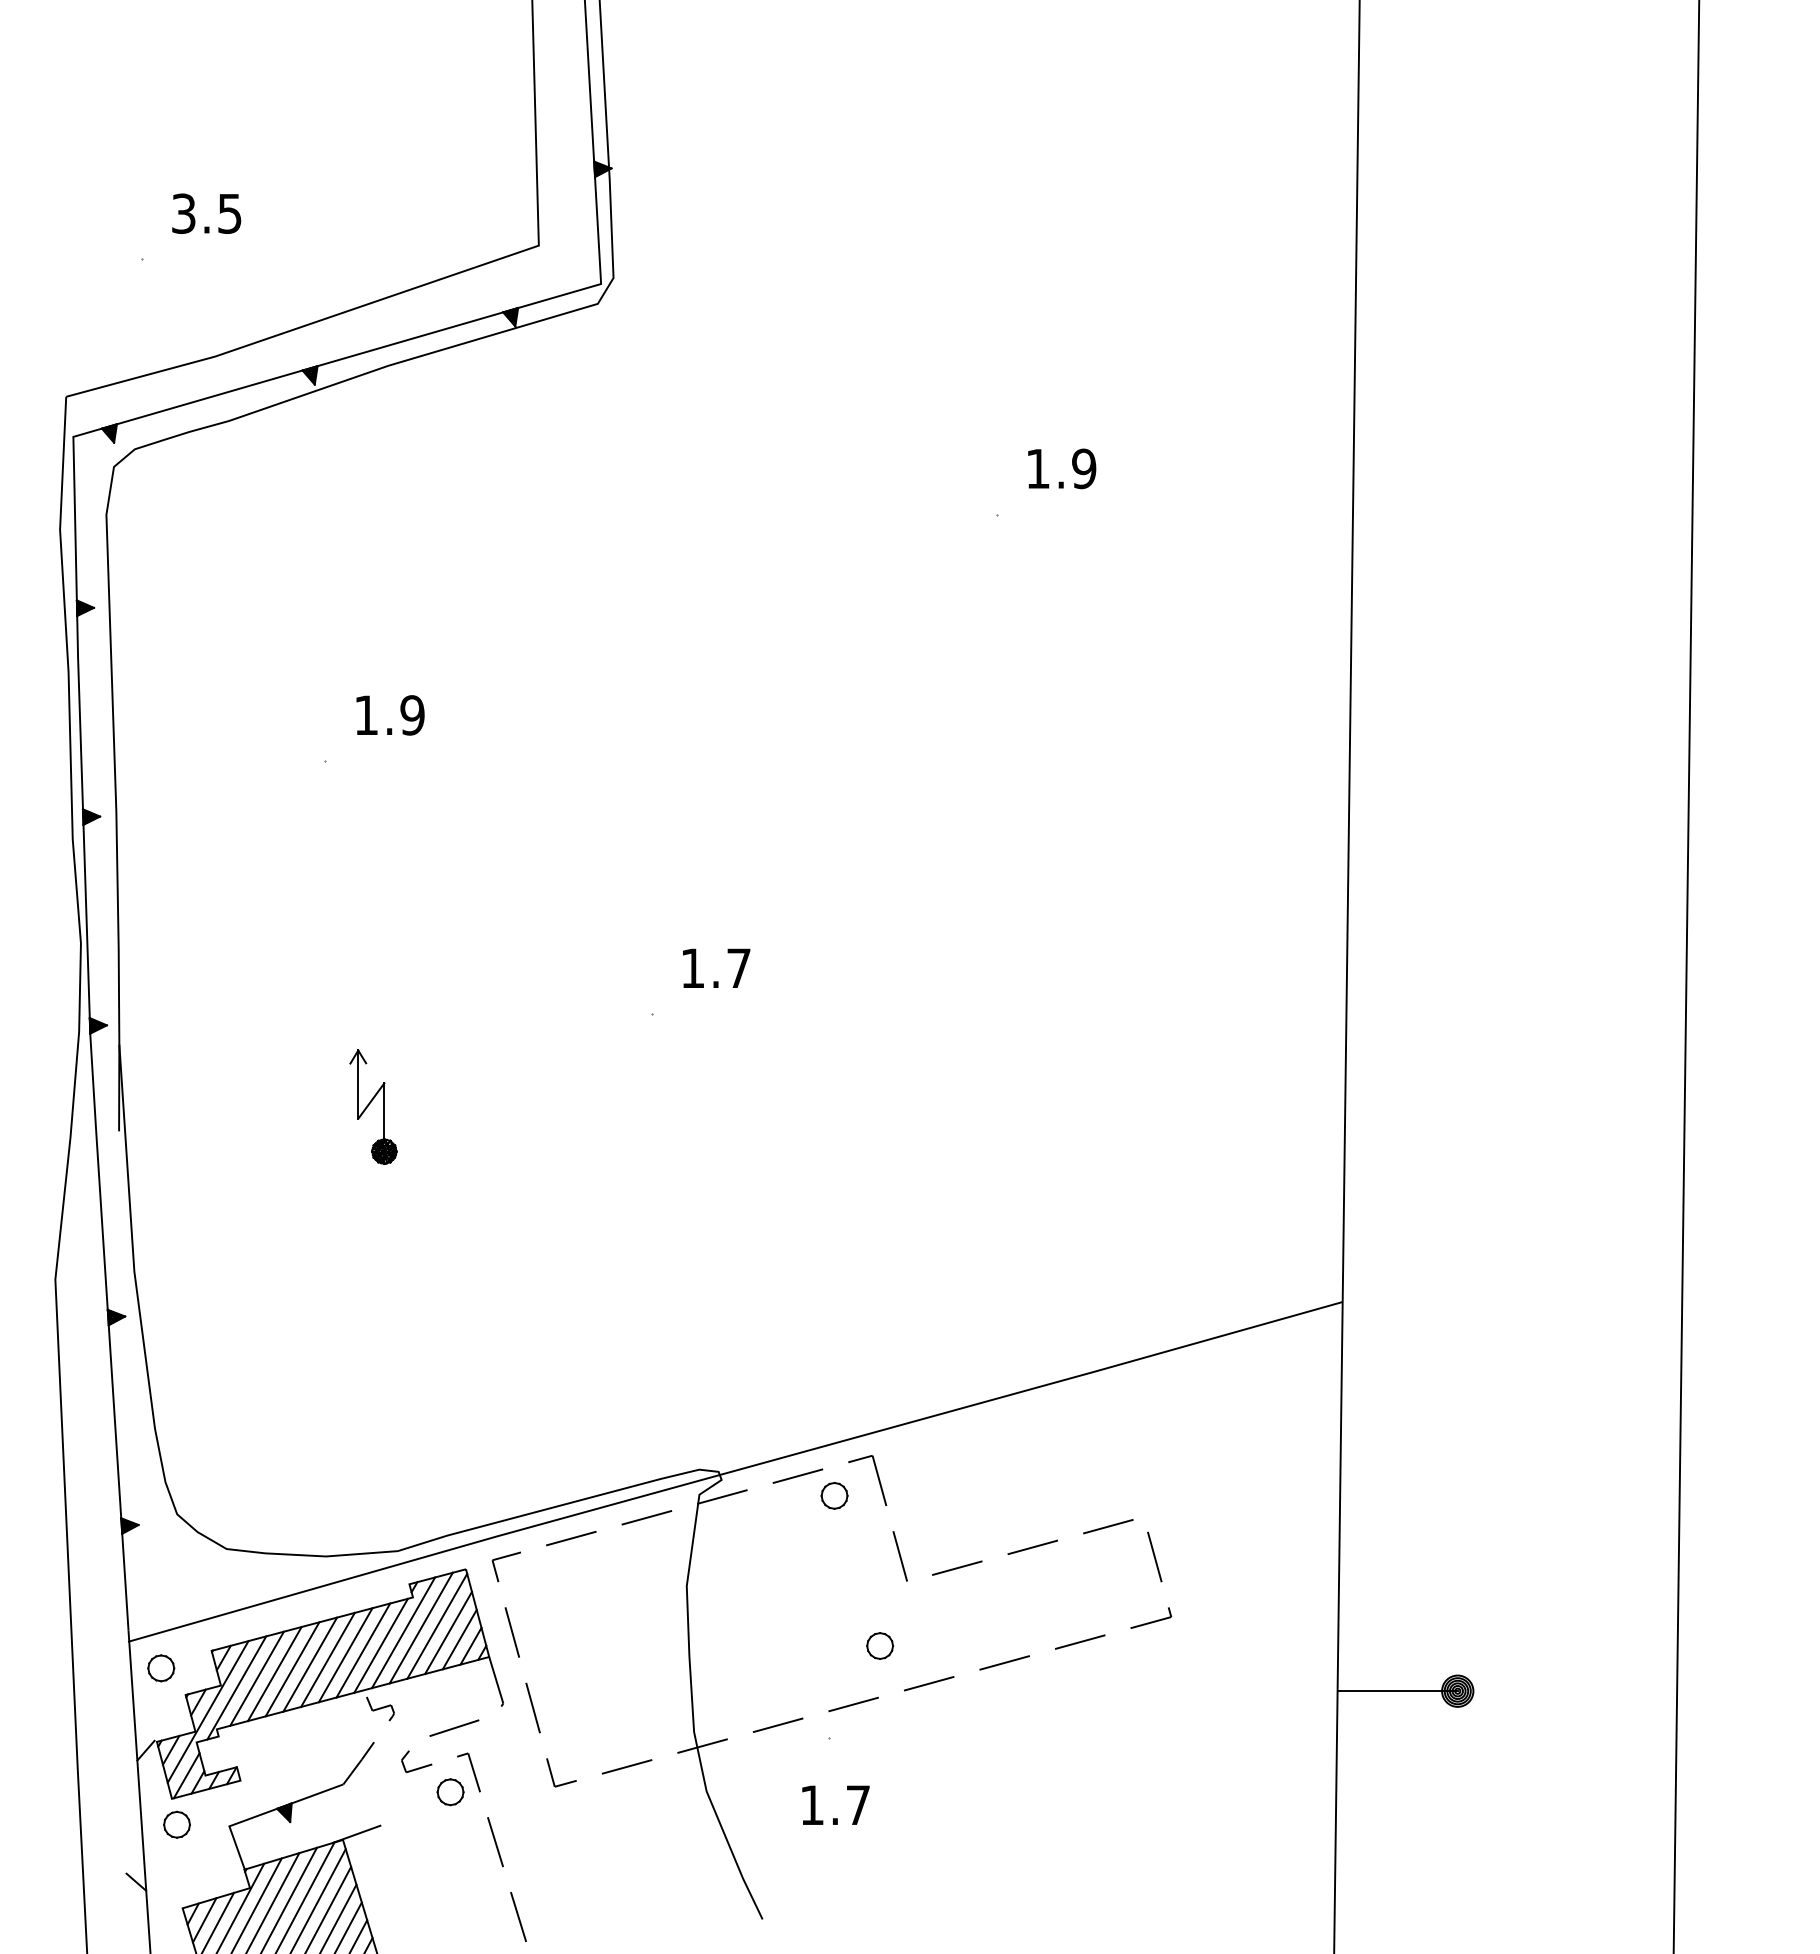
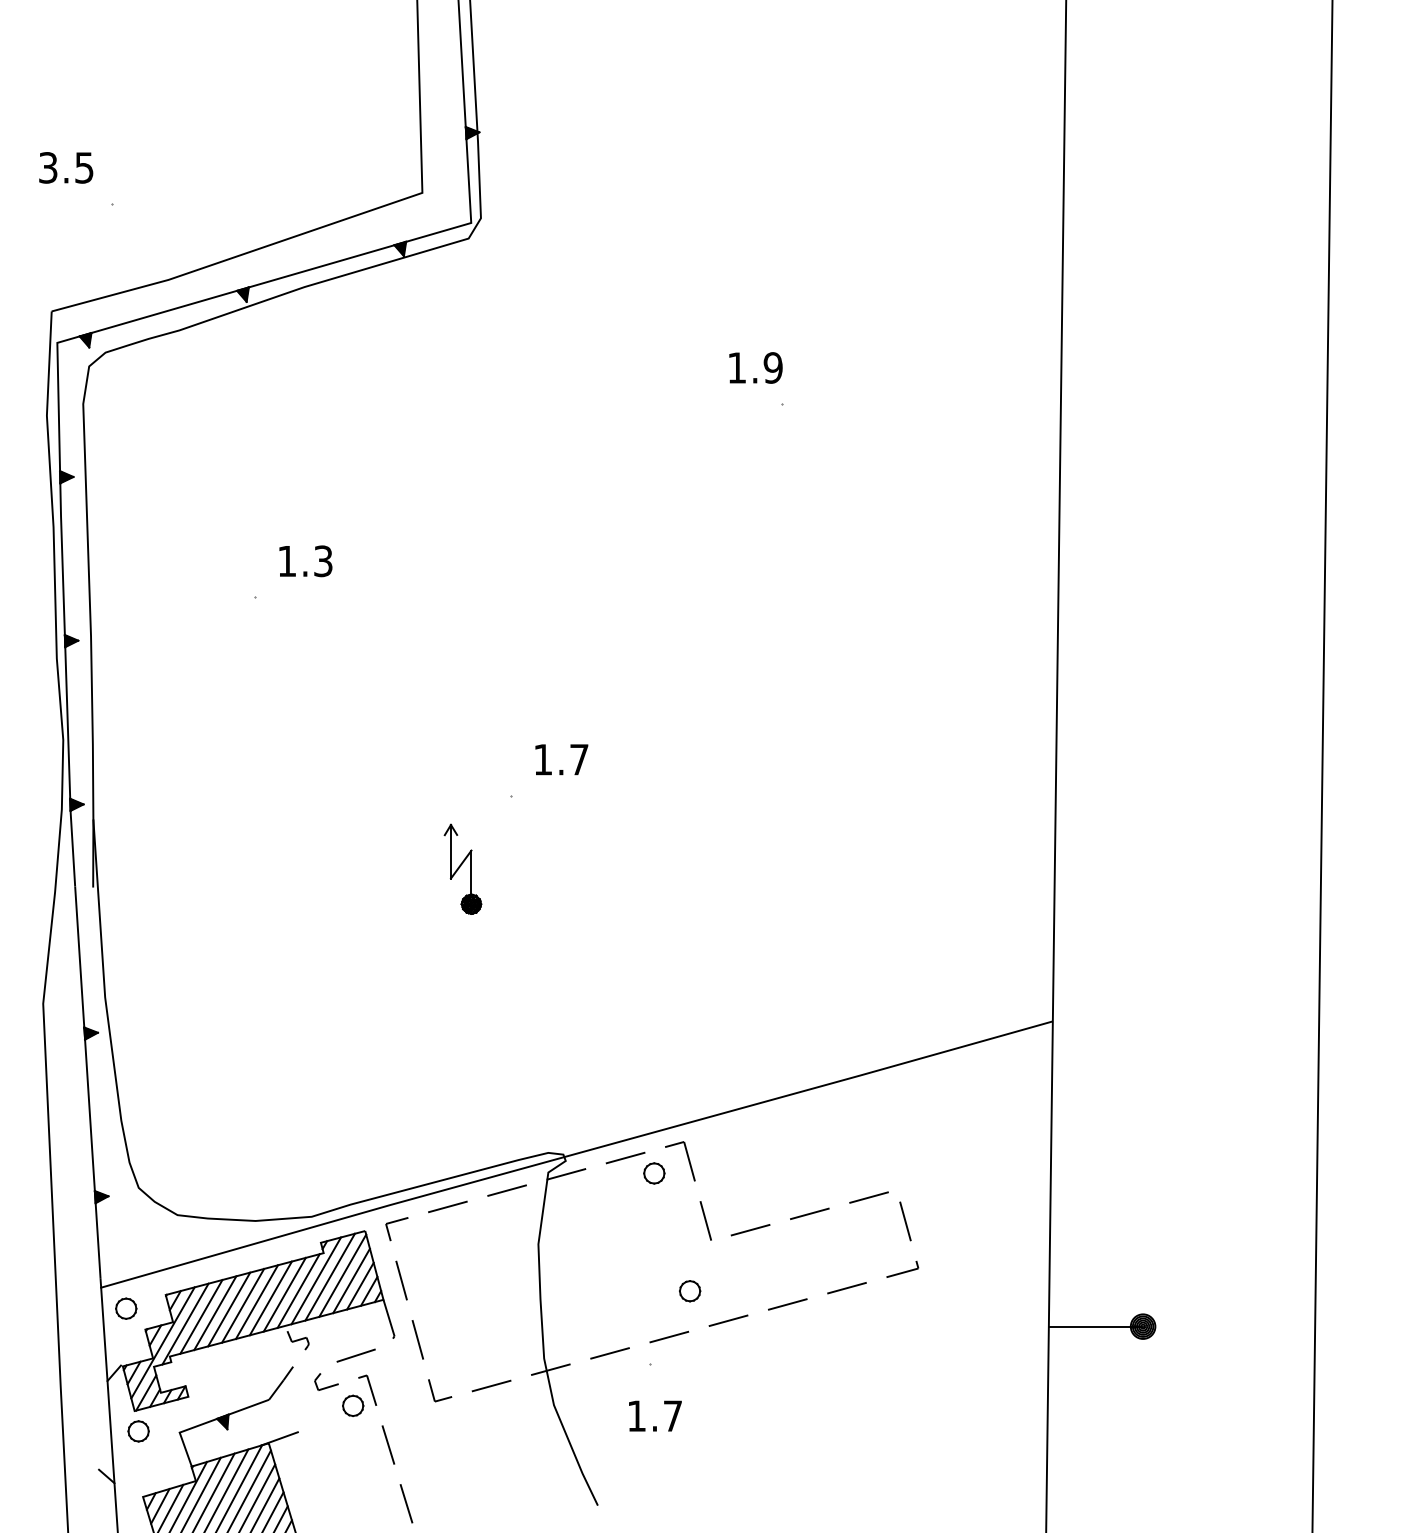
text: (206, 213) -> (66, 167), moved
text: (1062, 468) -> (756, 367), moved
text: (412, 715) -> (323, 561), 1.9 -> 1.3
part: (373, 1106) -> (462, 868), moved

